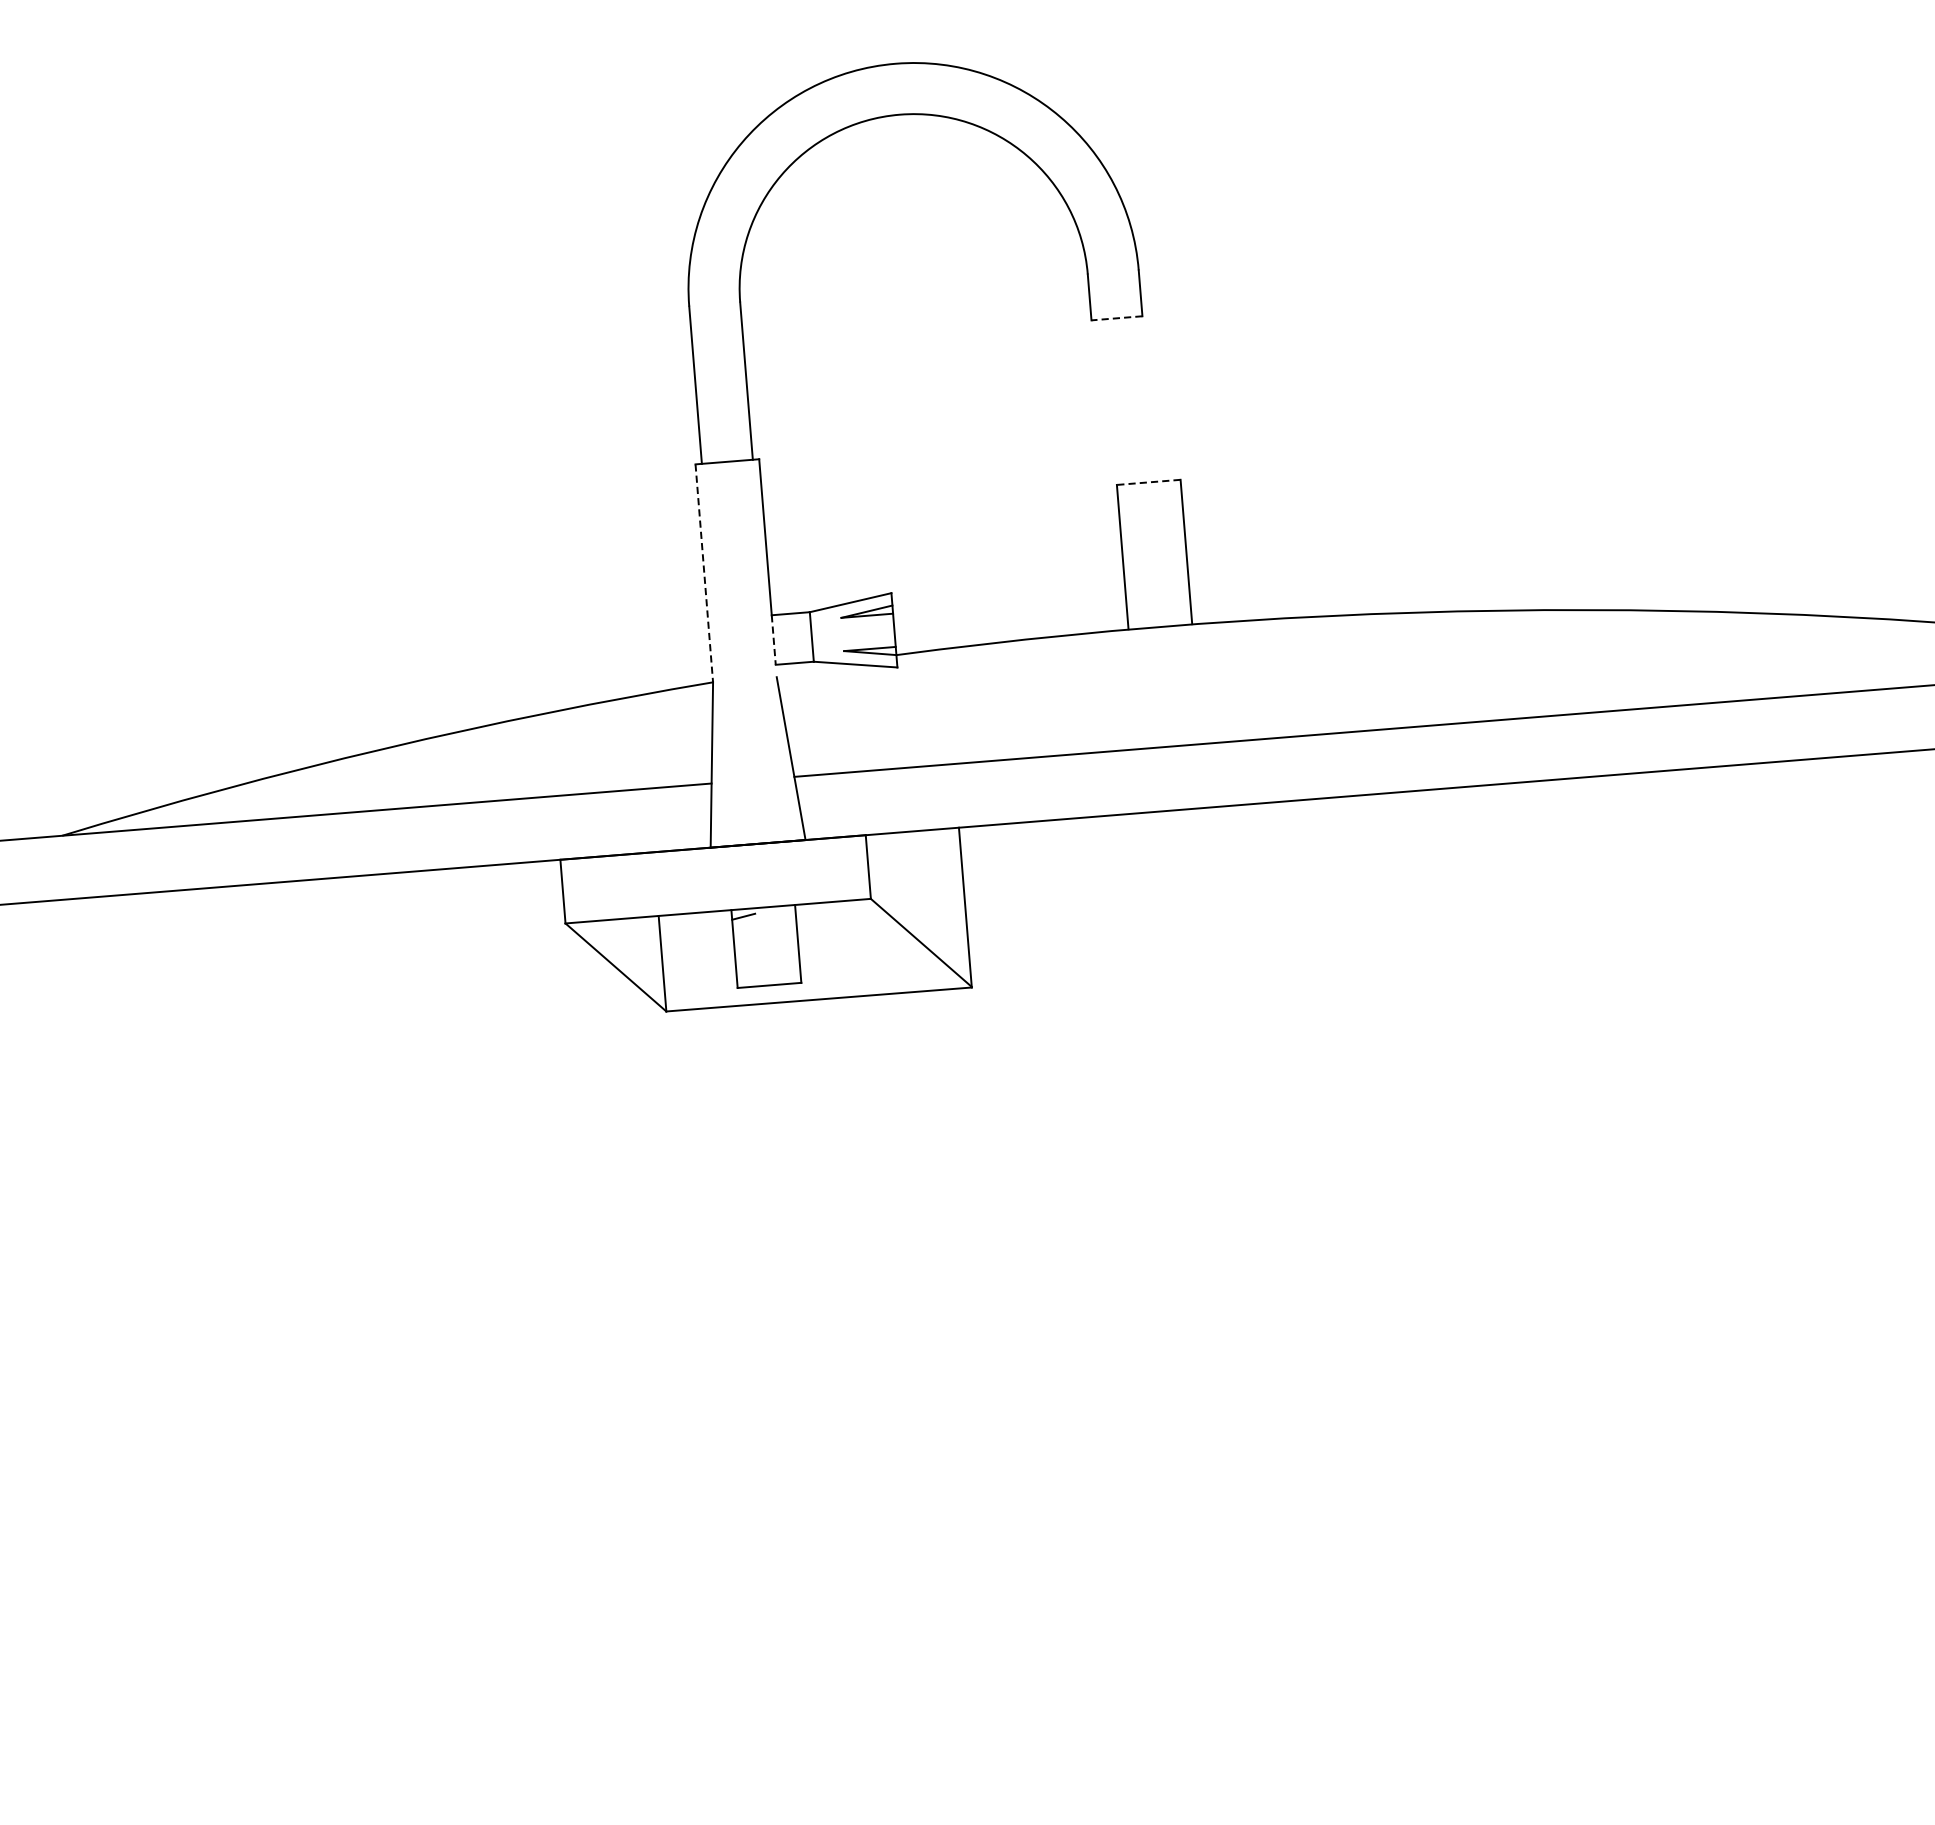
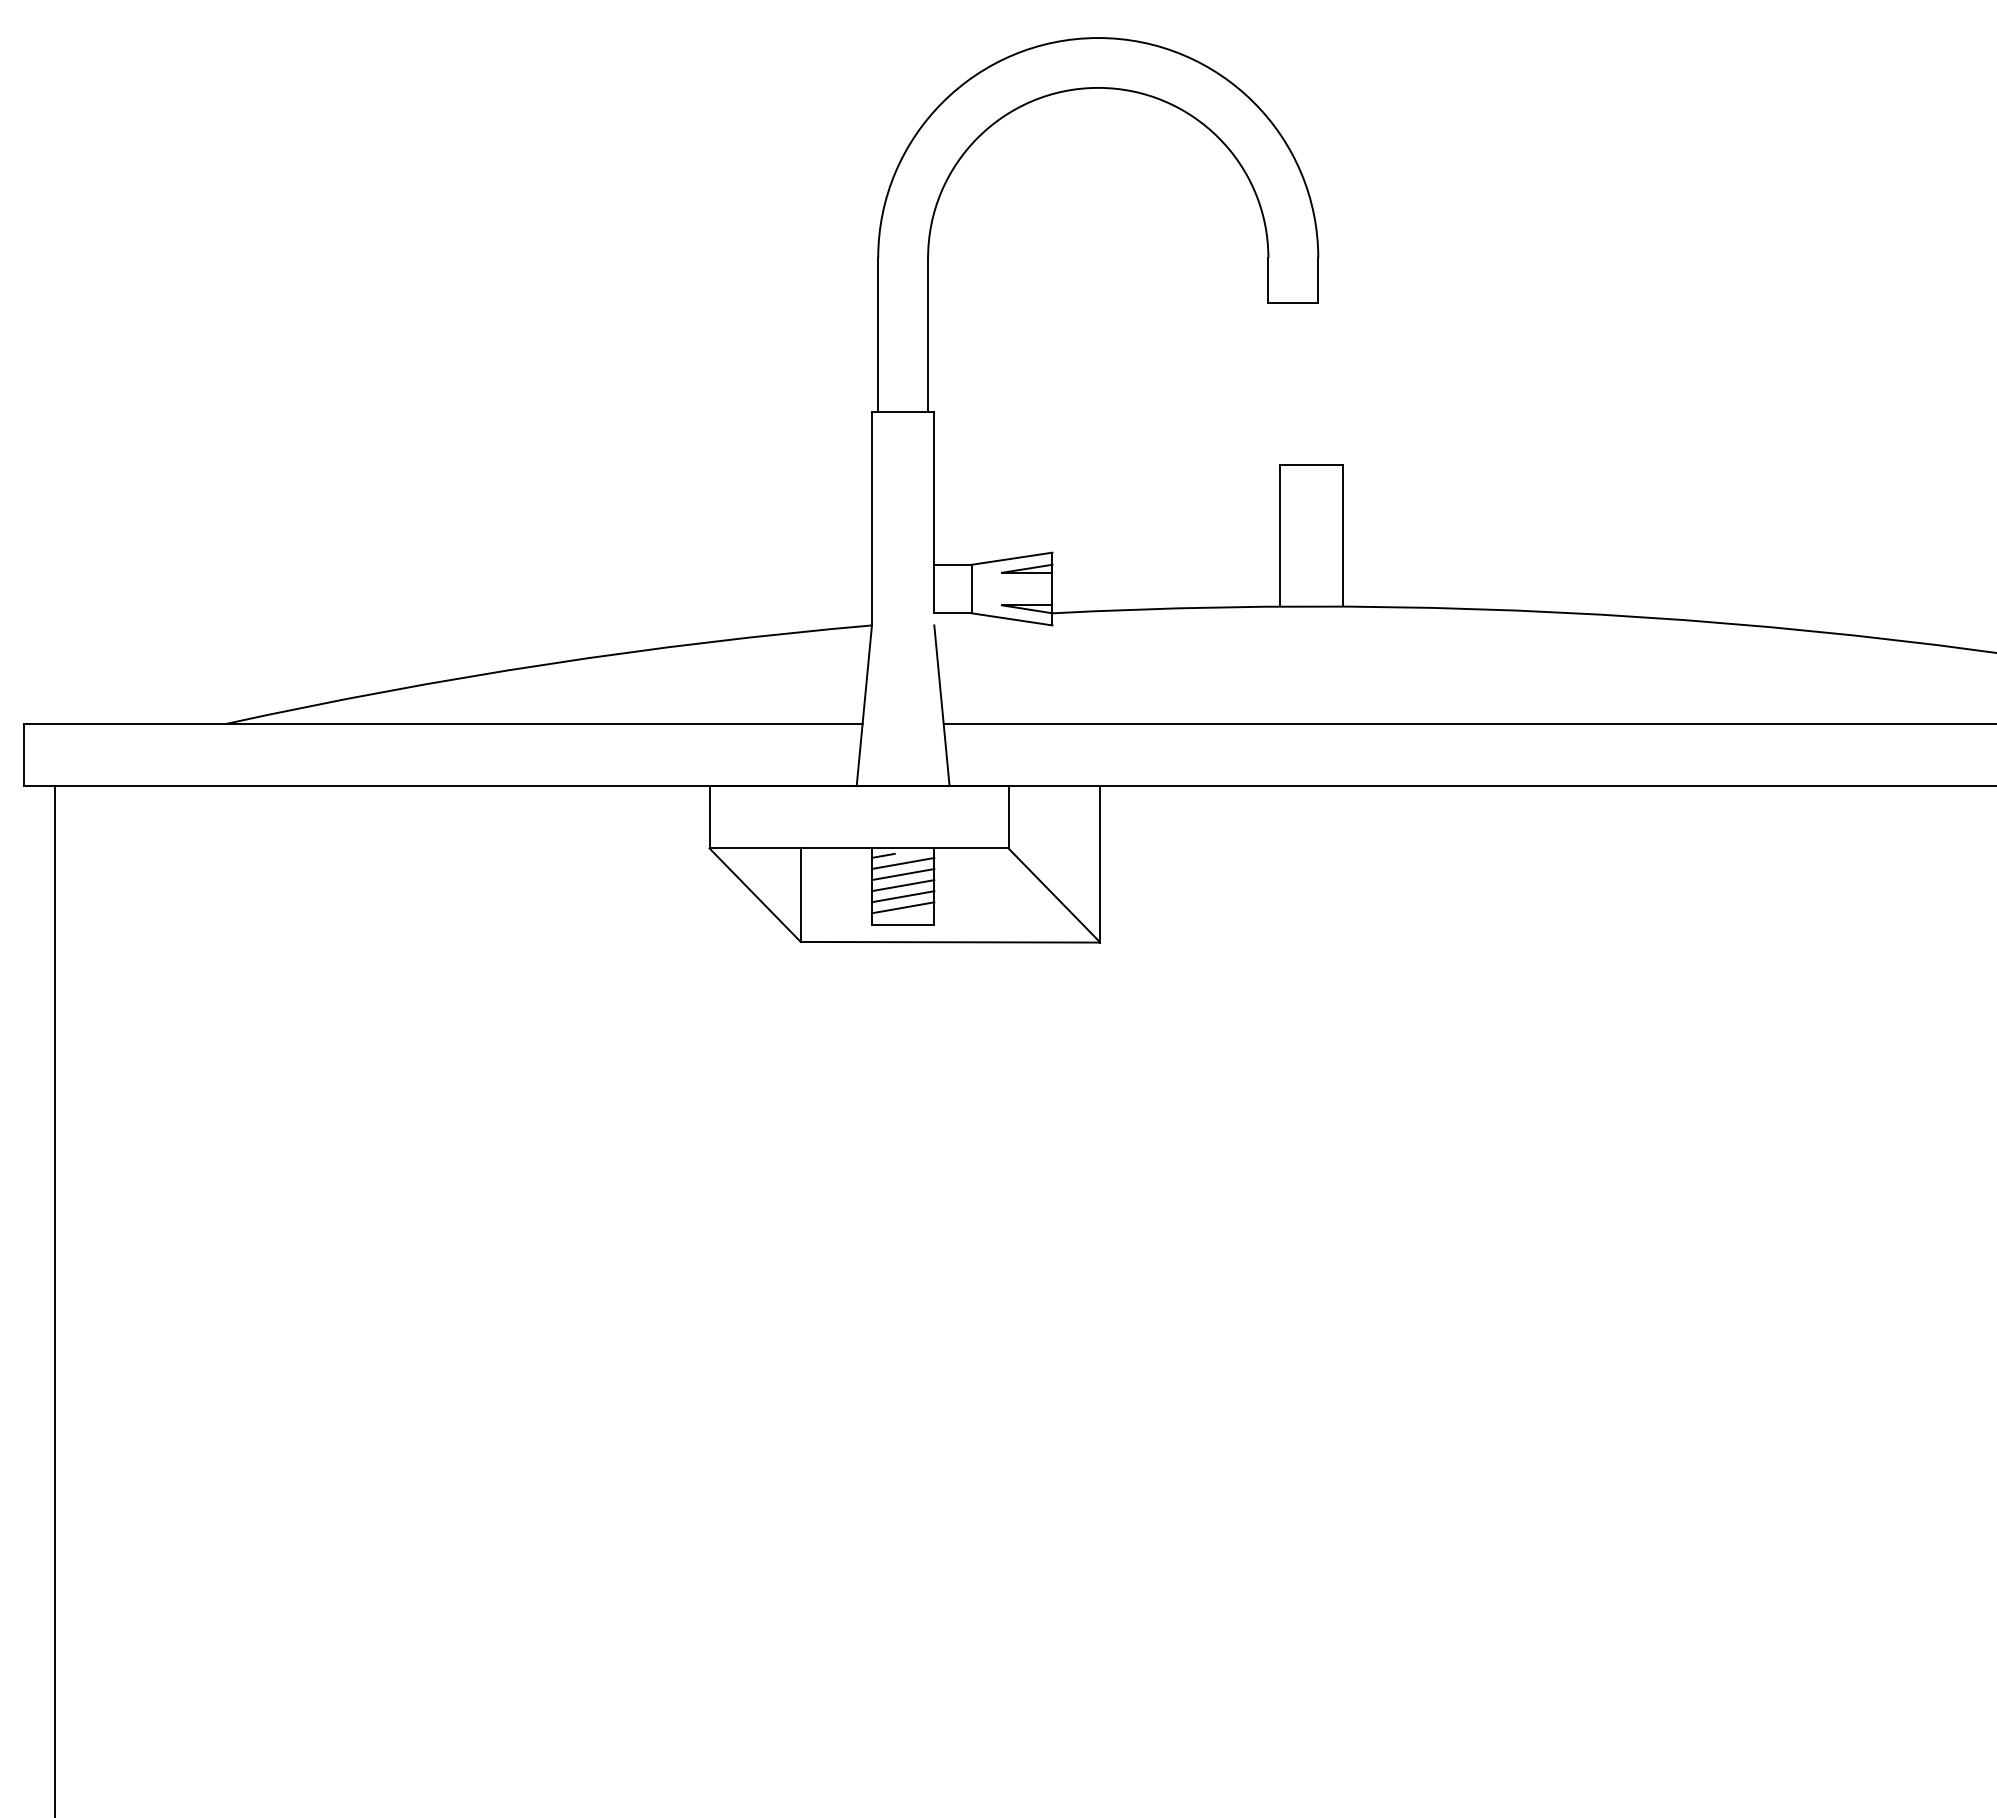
line: (1117, 317) -> (1293, 302), dashed -> solid
line: (1147, 482) -> (1310, 465), dashed -> solid
line: (703, 573) -> (871, 518), dashed -> solid
line: (773, 640) -> (934, 589), dashed -> solid
line: (763, 921) -> (902, 862), added
line: (764, 934) -> (902, 874), added
line: (765, 945) -> (902, 885), added
line: (766, 956) -> (902, 896), added
line: (767, 967) -> (902, 907), added

